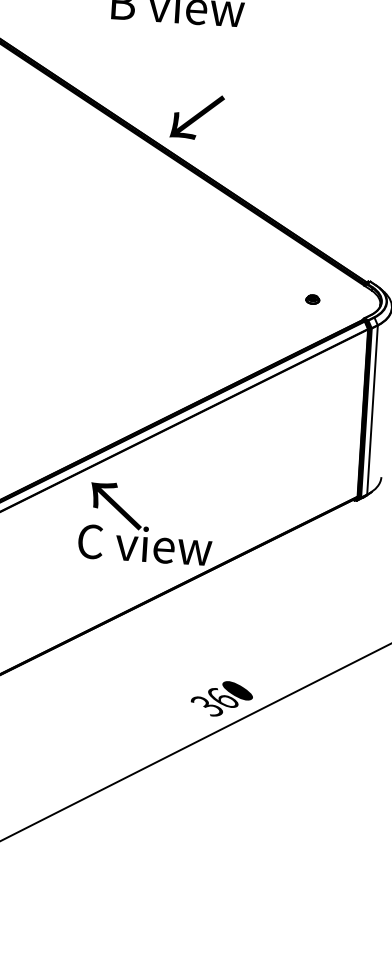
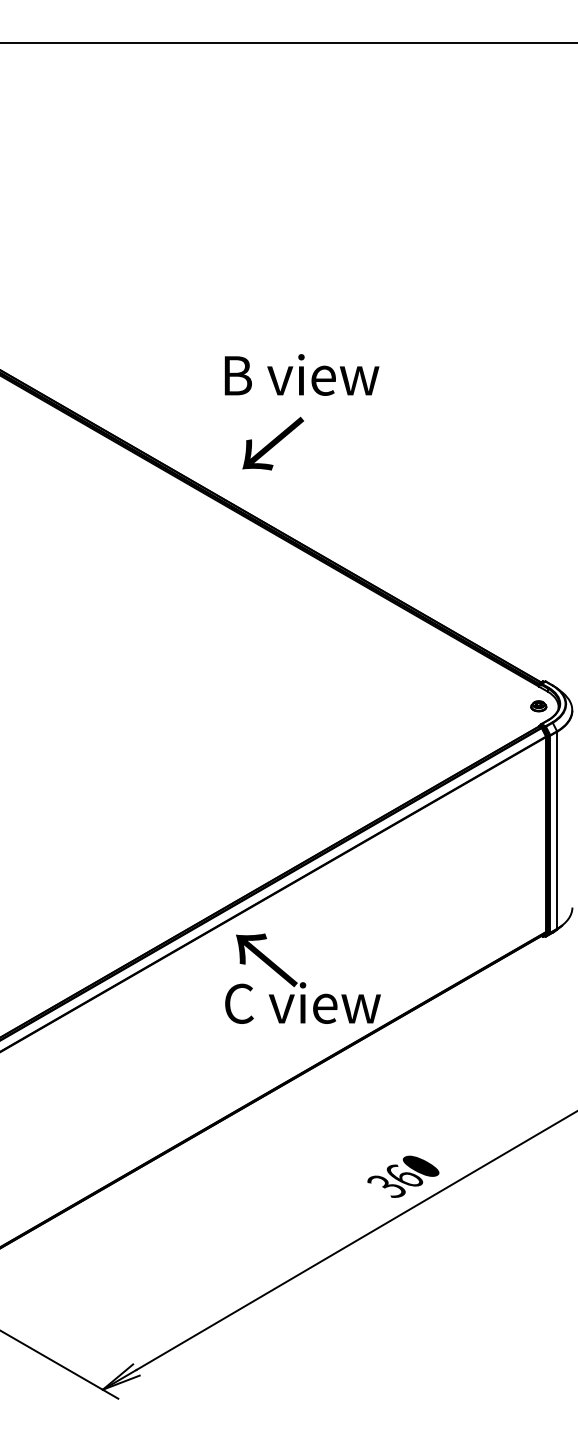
text: (196, 116) -> (272, 443), moved
part: (312, 299) -> (538, 706), moved

